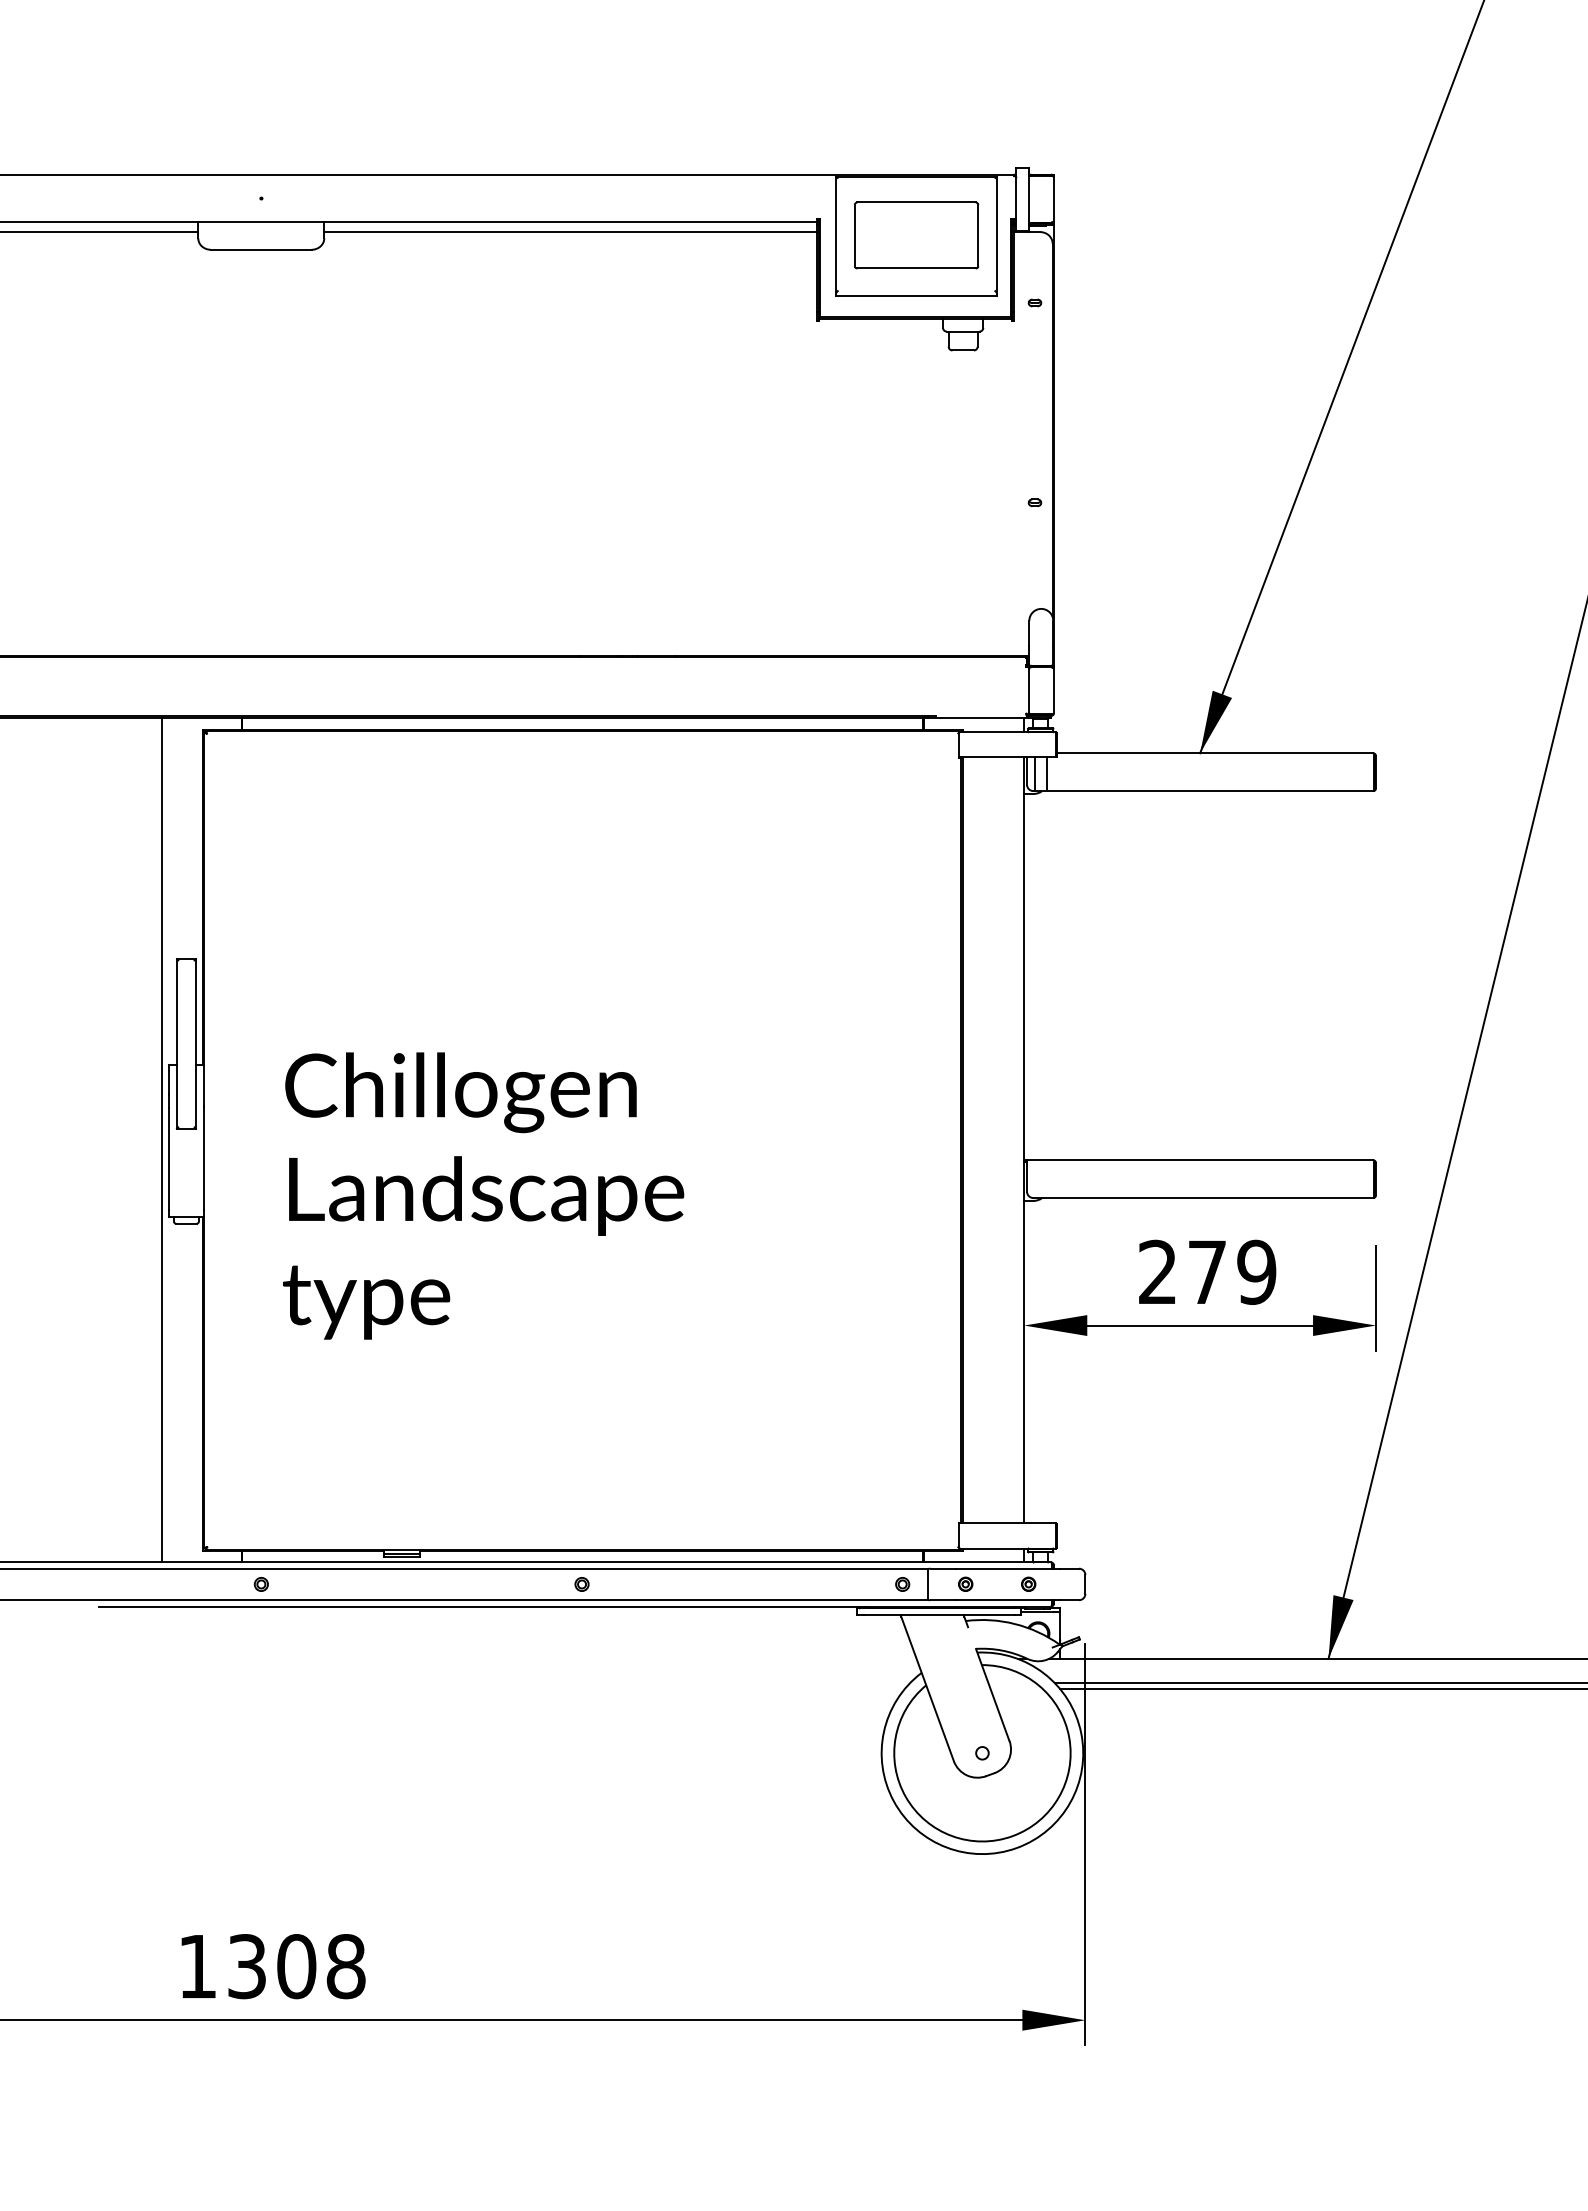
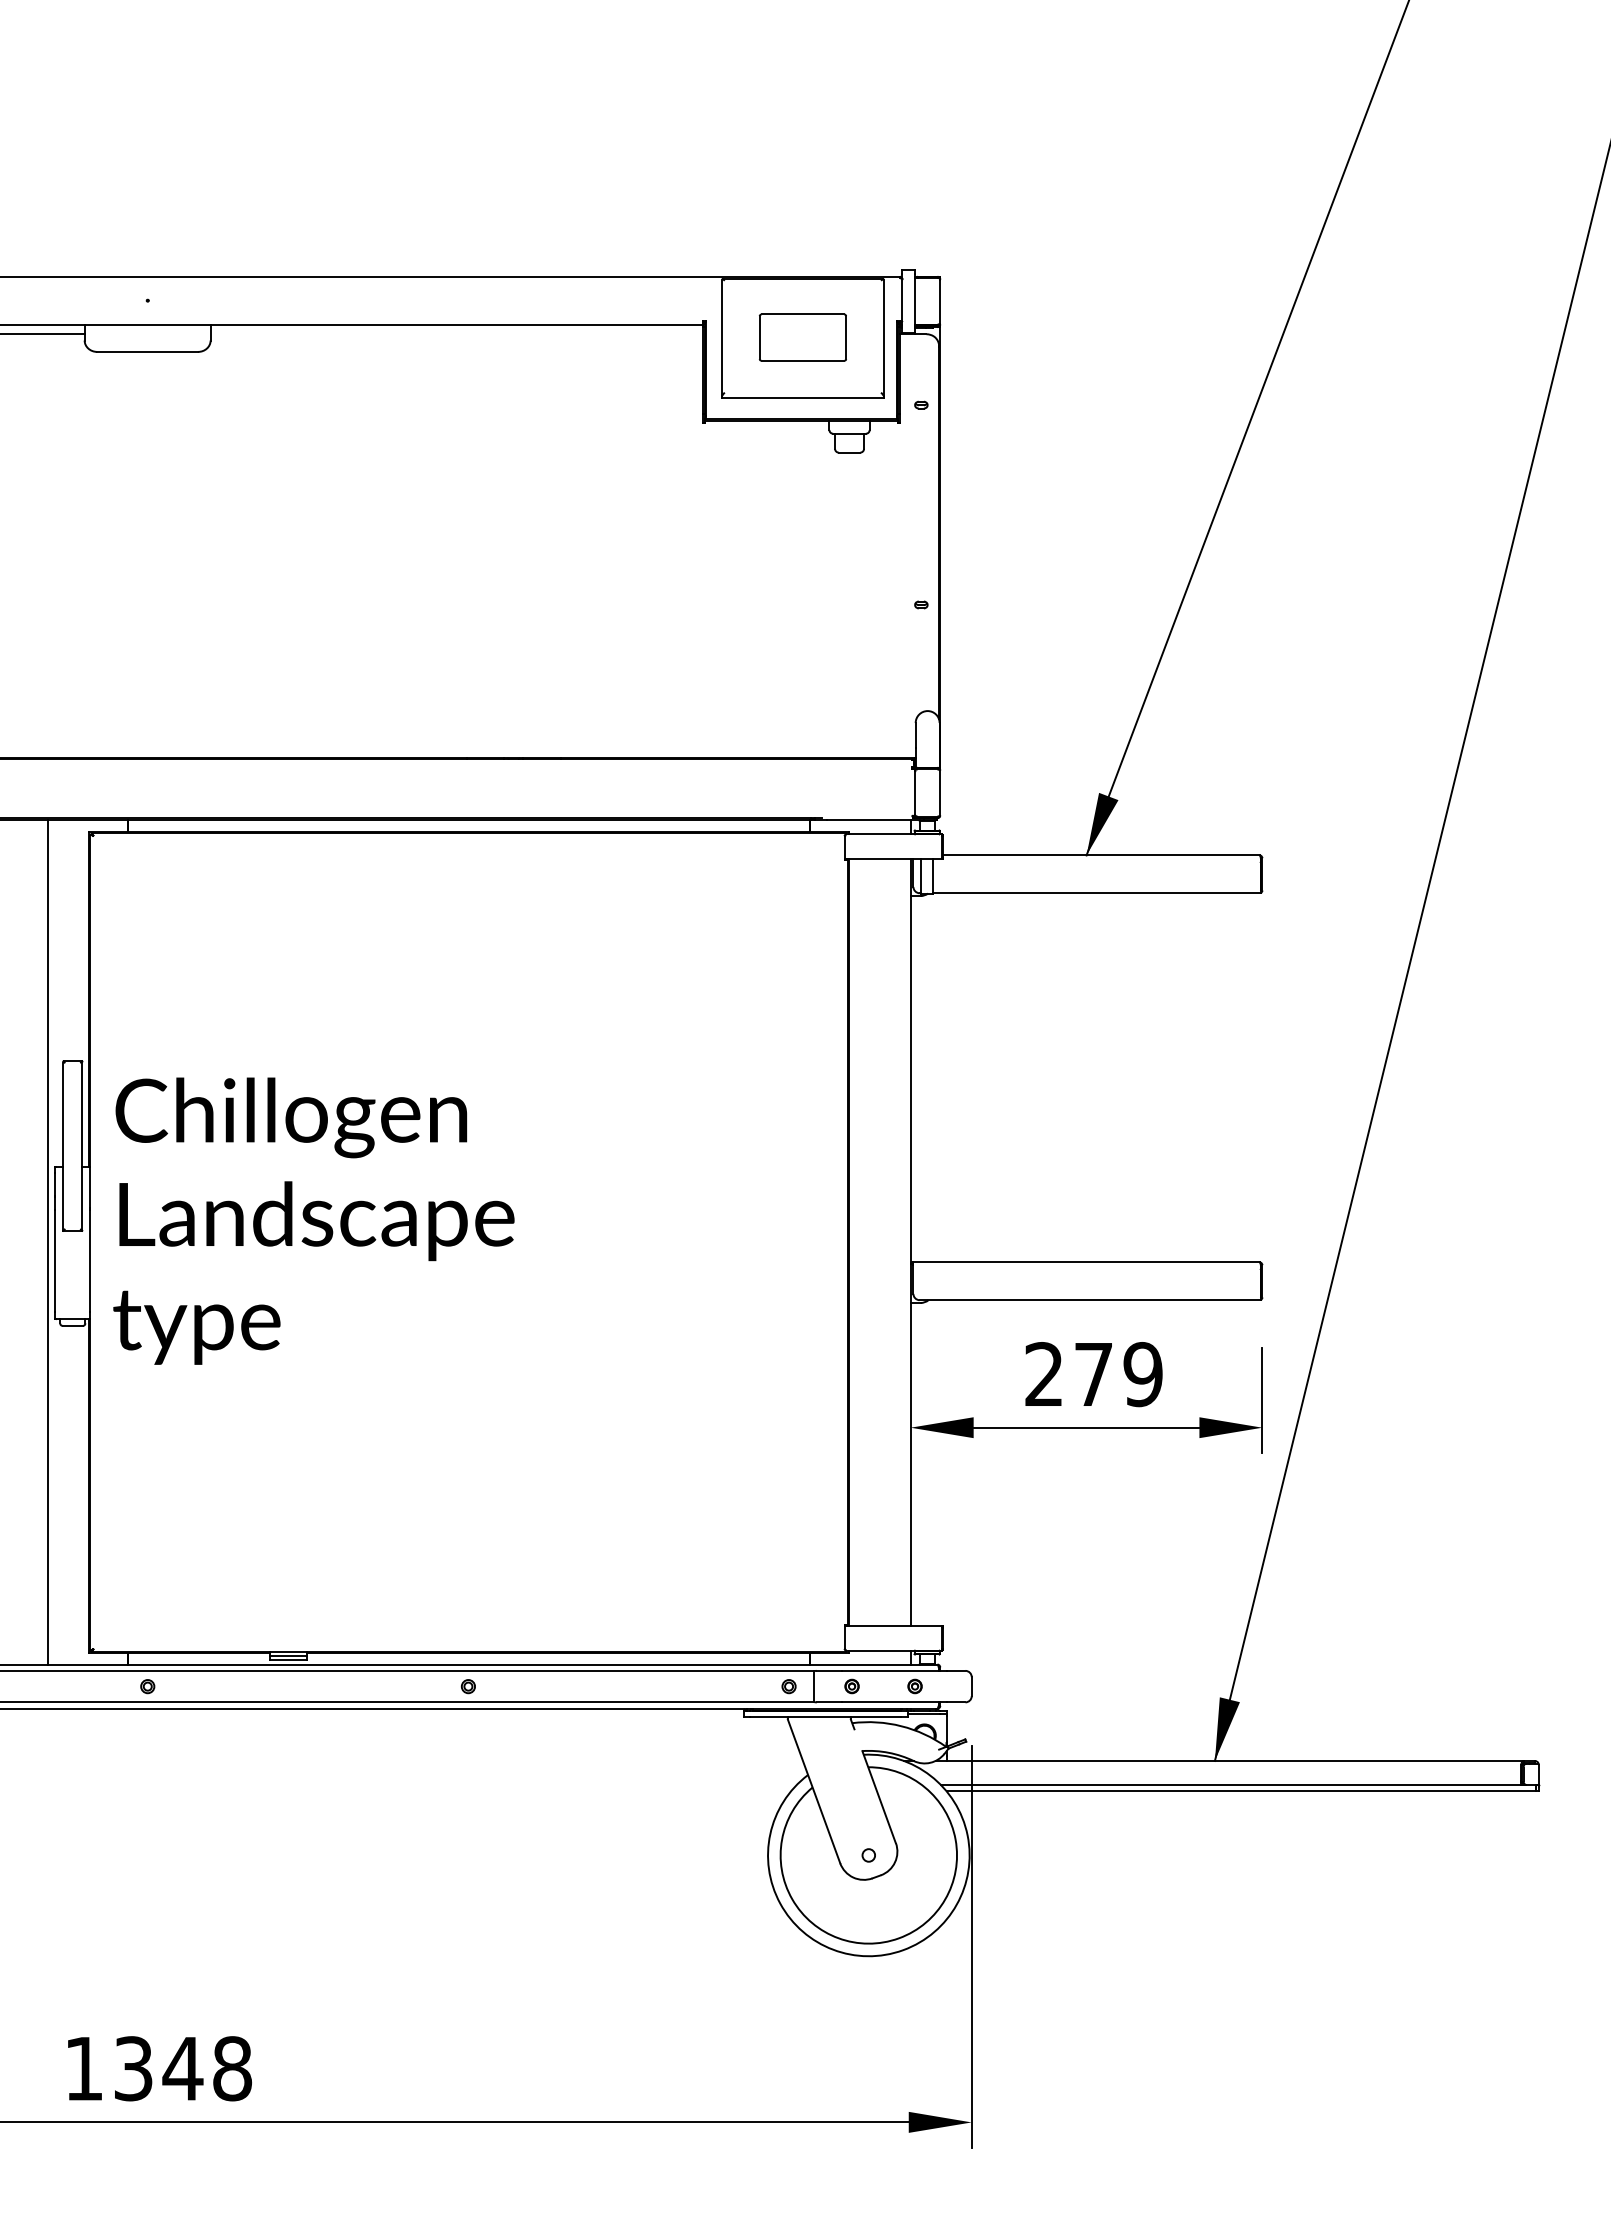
line: (570, 232) -> (456, 334), removed
part: (916, 235) -> (802, 337), size x0.7
text: (483, 1195) -> (313, 1220), moved
text: (296, 1966) -> (182, 2068), 1308 -> 1348

